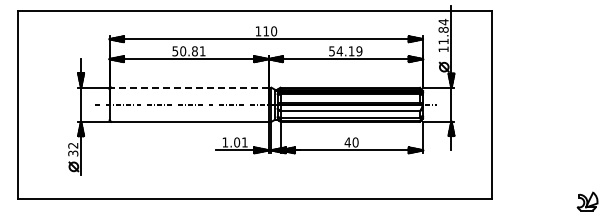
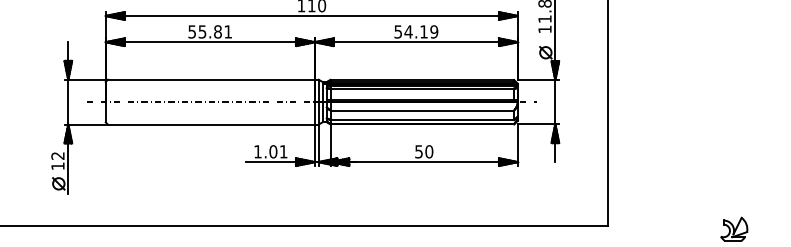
text: (183, 51) -> (202, 32), 50.81 -> 55.81
line: (189, 87) -> (210, 79), dashed -> solid
text: (347, 142) -> (418, 151), 40 -> 50
text: (73, 153) -> (58, 166), 32 -> 12

